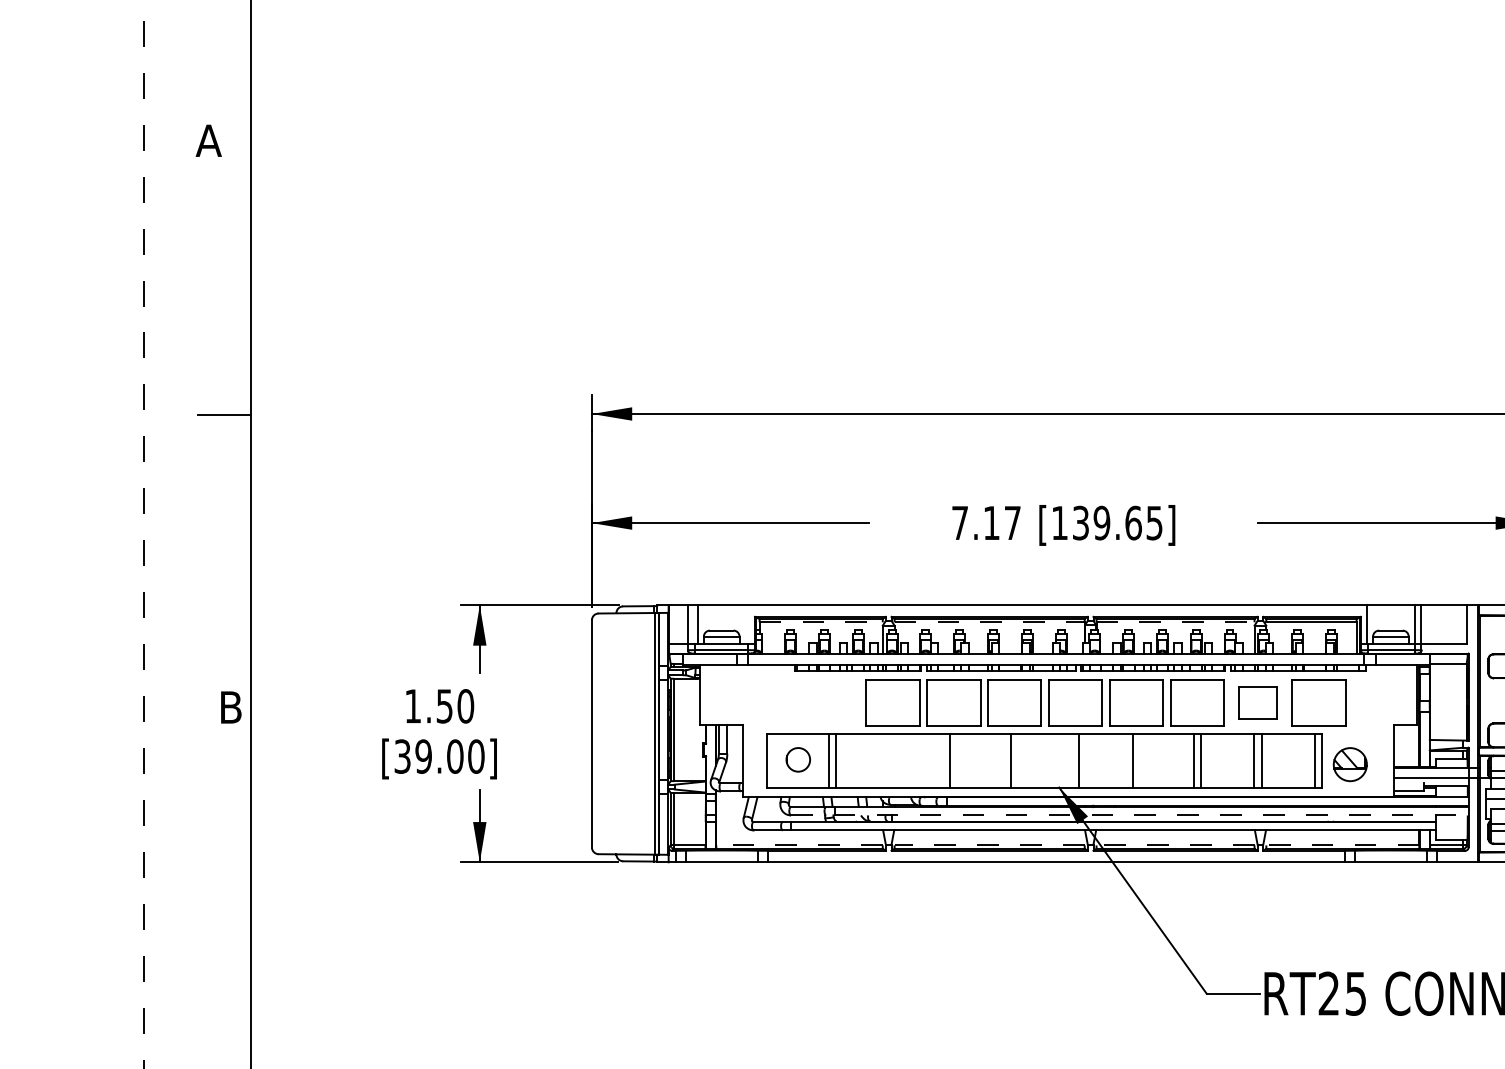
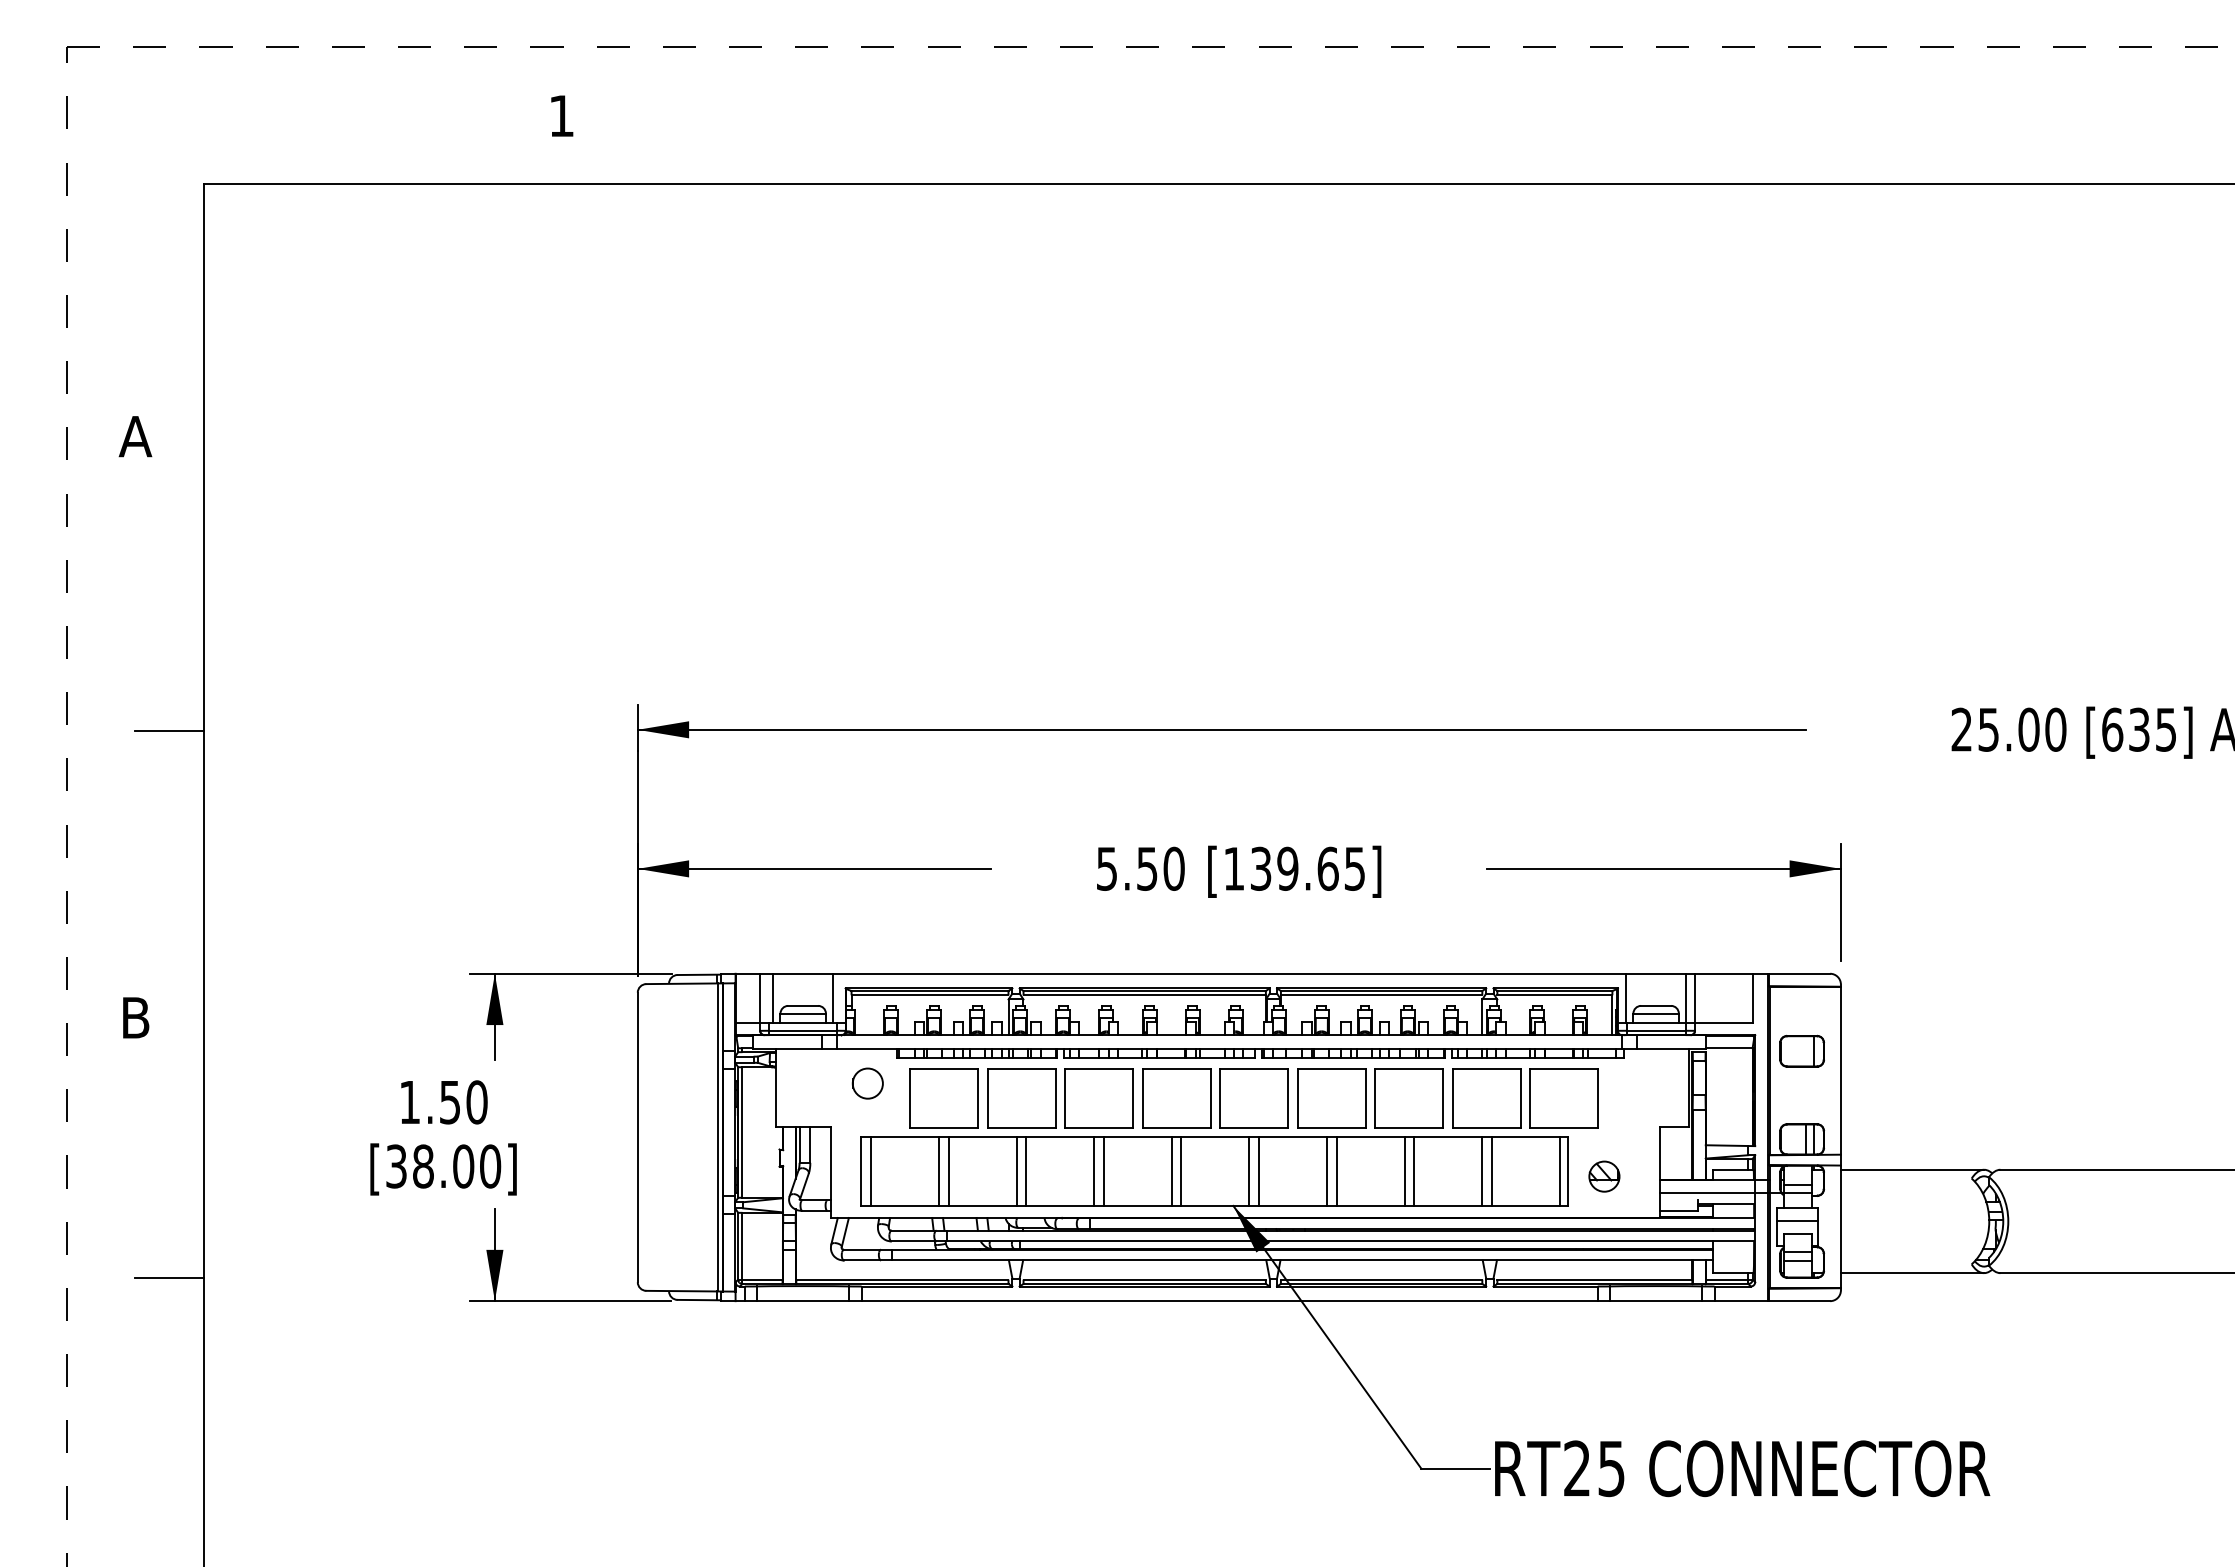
text: (208, 140) -> (135, 436), moved
text: (986, 522) -> (1140, 868), 7.17 -> 5.50
line: (821, 622) -> (930, 995), dashed -> solid
line: (990, 622) -> (1145, 995), dashed -> solid
line: (1175, 622) -> (1381, 995), dashed -> solid
line: (745, 624) -> (833, 997), added
part: (831, 703) -> (943, 1098), added
part: (1257, 703) -> (1486, 1098), size x1.43
text: (231, 707) -> (136, 1017), moved
text: (423, 756) -> (422, 1166), [39.00] -> [38.00]
circle: (798, 759) -> (867, 1083), moved
line: (775, 760) -> (871, 1171), added
line: (889, 760) -> (1016, 1171), added
line: (896, 760) -> (1026, 1171), added
line: (957, 760) -> (1103, 1171), added
line: (1018, 760) -> (1181, 1171), added
line: (1071, 760) -> (1249, 1171), added
line: (1140, 760) -> (1336, 1171), added
part: (1350, 764) -> (1604, 1176), size x0.71
line: (1129, 815) -> (1323, 1241), dashed -> solid
line: (224, 843) -> (169, 1277), added
line: (798, 845) -> (901, 1279), dashed -> solid
line: (989, 845) -> (1144, 1279), dashed -> solid
line: (1175, 845) -> (1381, 1279), dashed -> solid
line: (1342, 845) -> (1594, 1279), dashed -> solid

